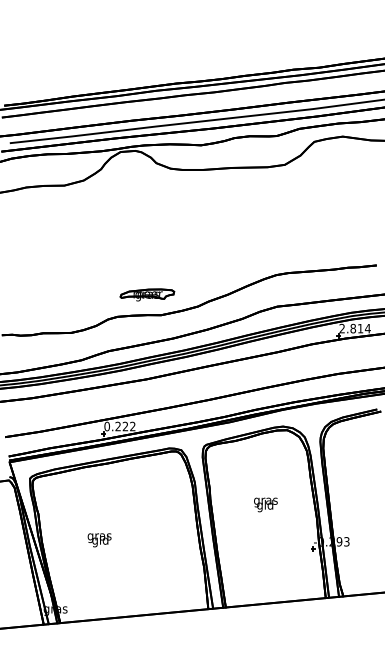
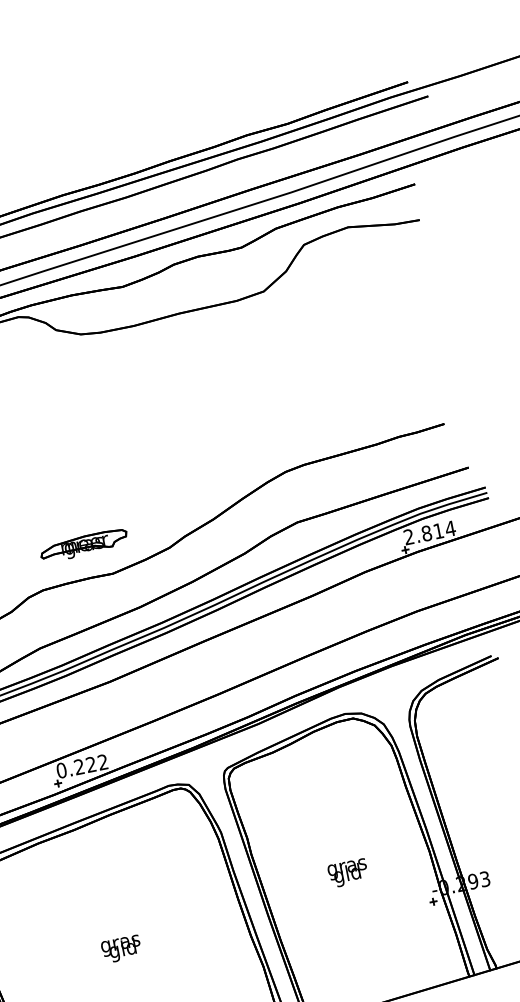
text: (265, 504) -> (347, 872), moved
text: (99, 540) -> (121, 949), moved

